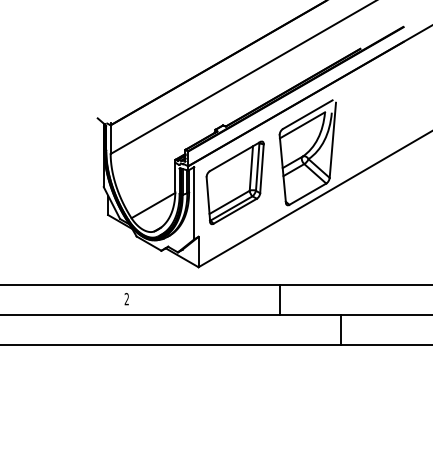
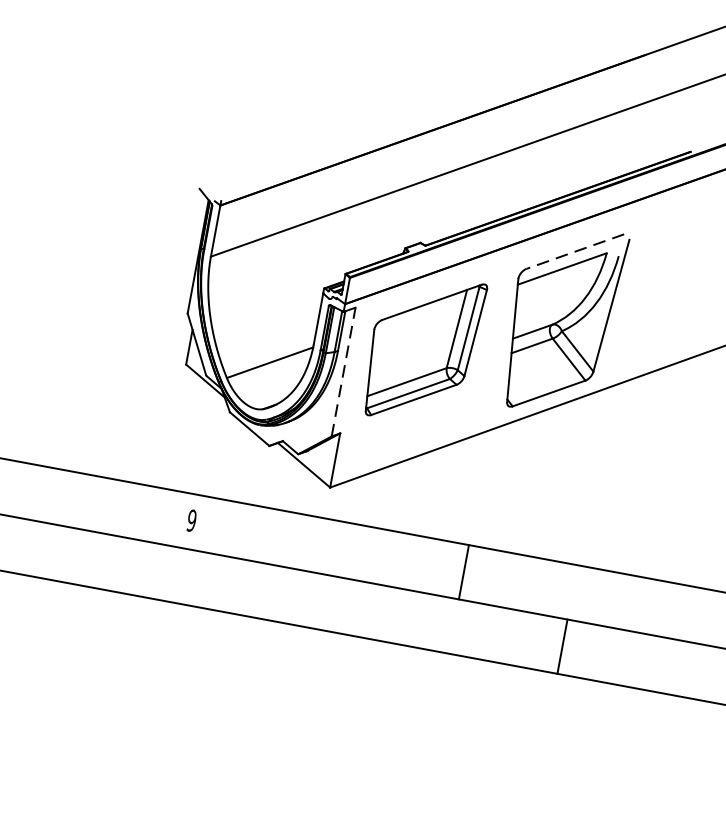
line: (307, 114) -> (574, 251), solid -> dashed
line: (194, 202) -> (344, 370), solid -> dashed
text: (126, 299) -> (191, 521), 2 -> 9

